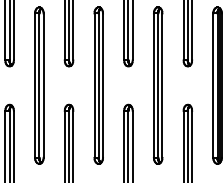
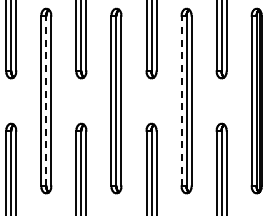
line: (39, 85) -> (46, 100), solid -> dashed
line: (153, 85) -> (181, 100), solid -> dashed

